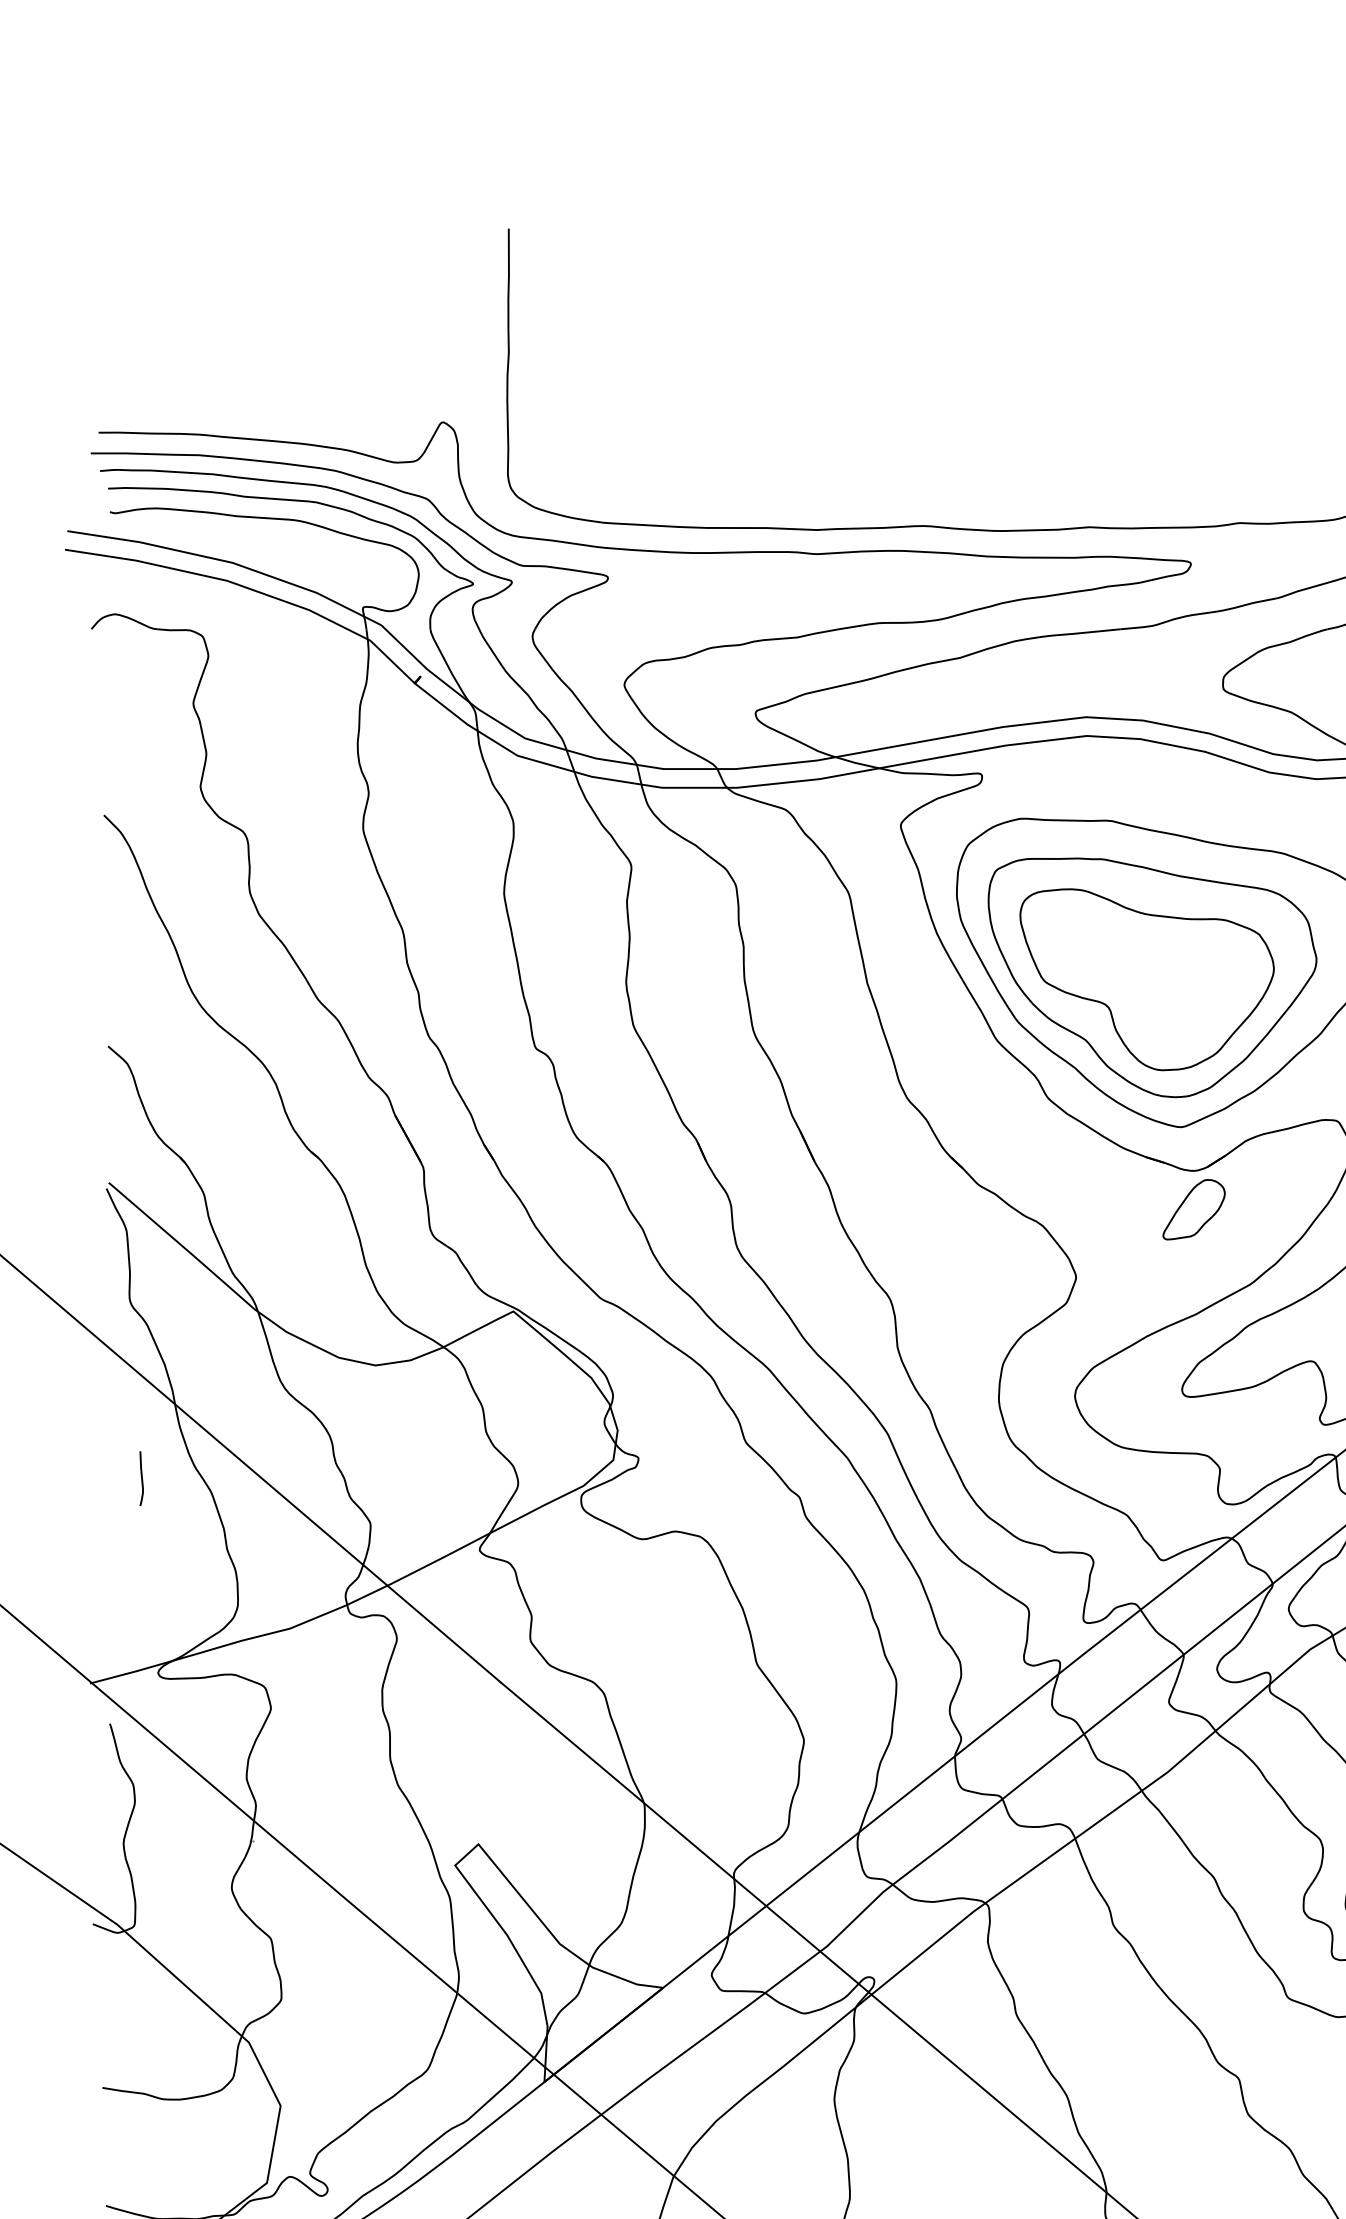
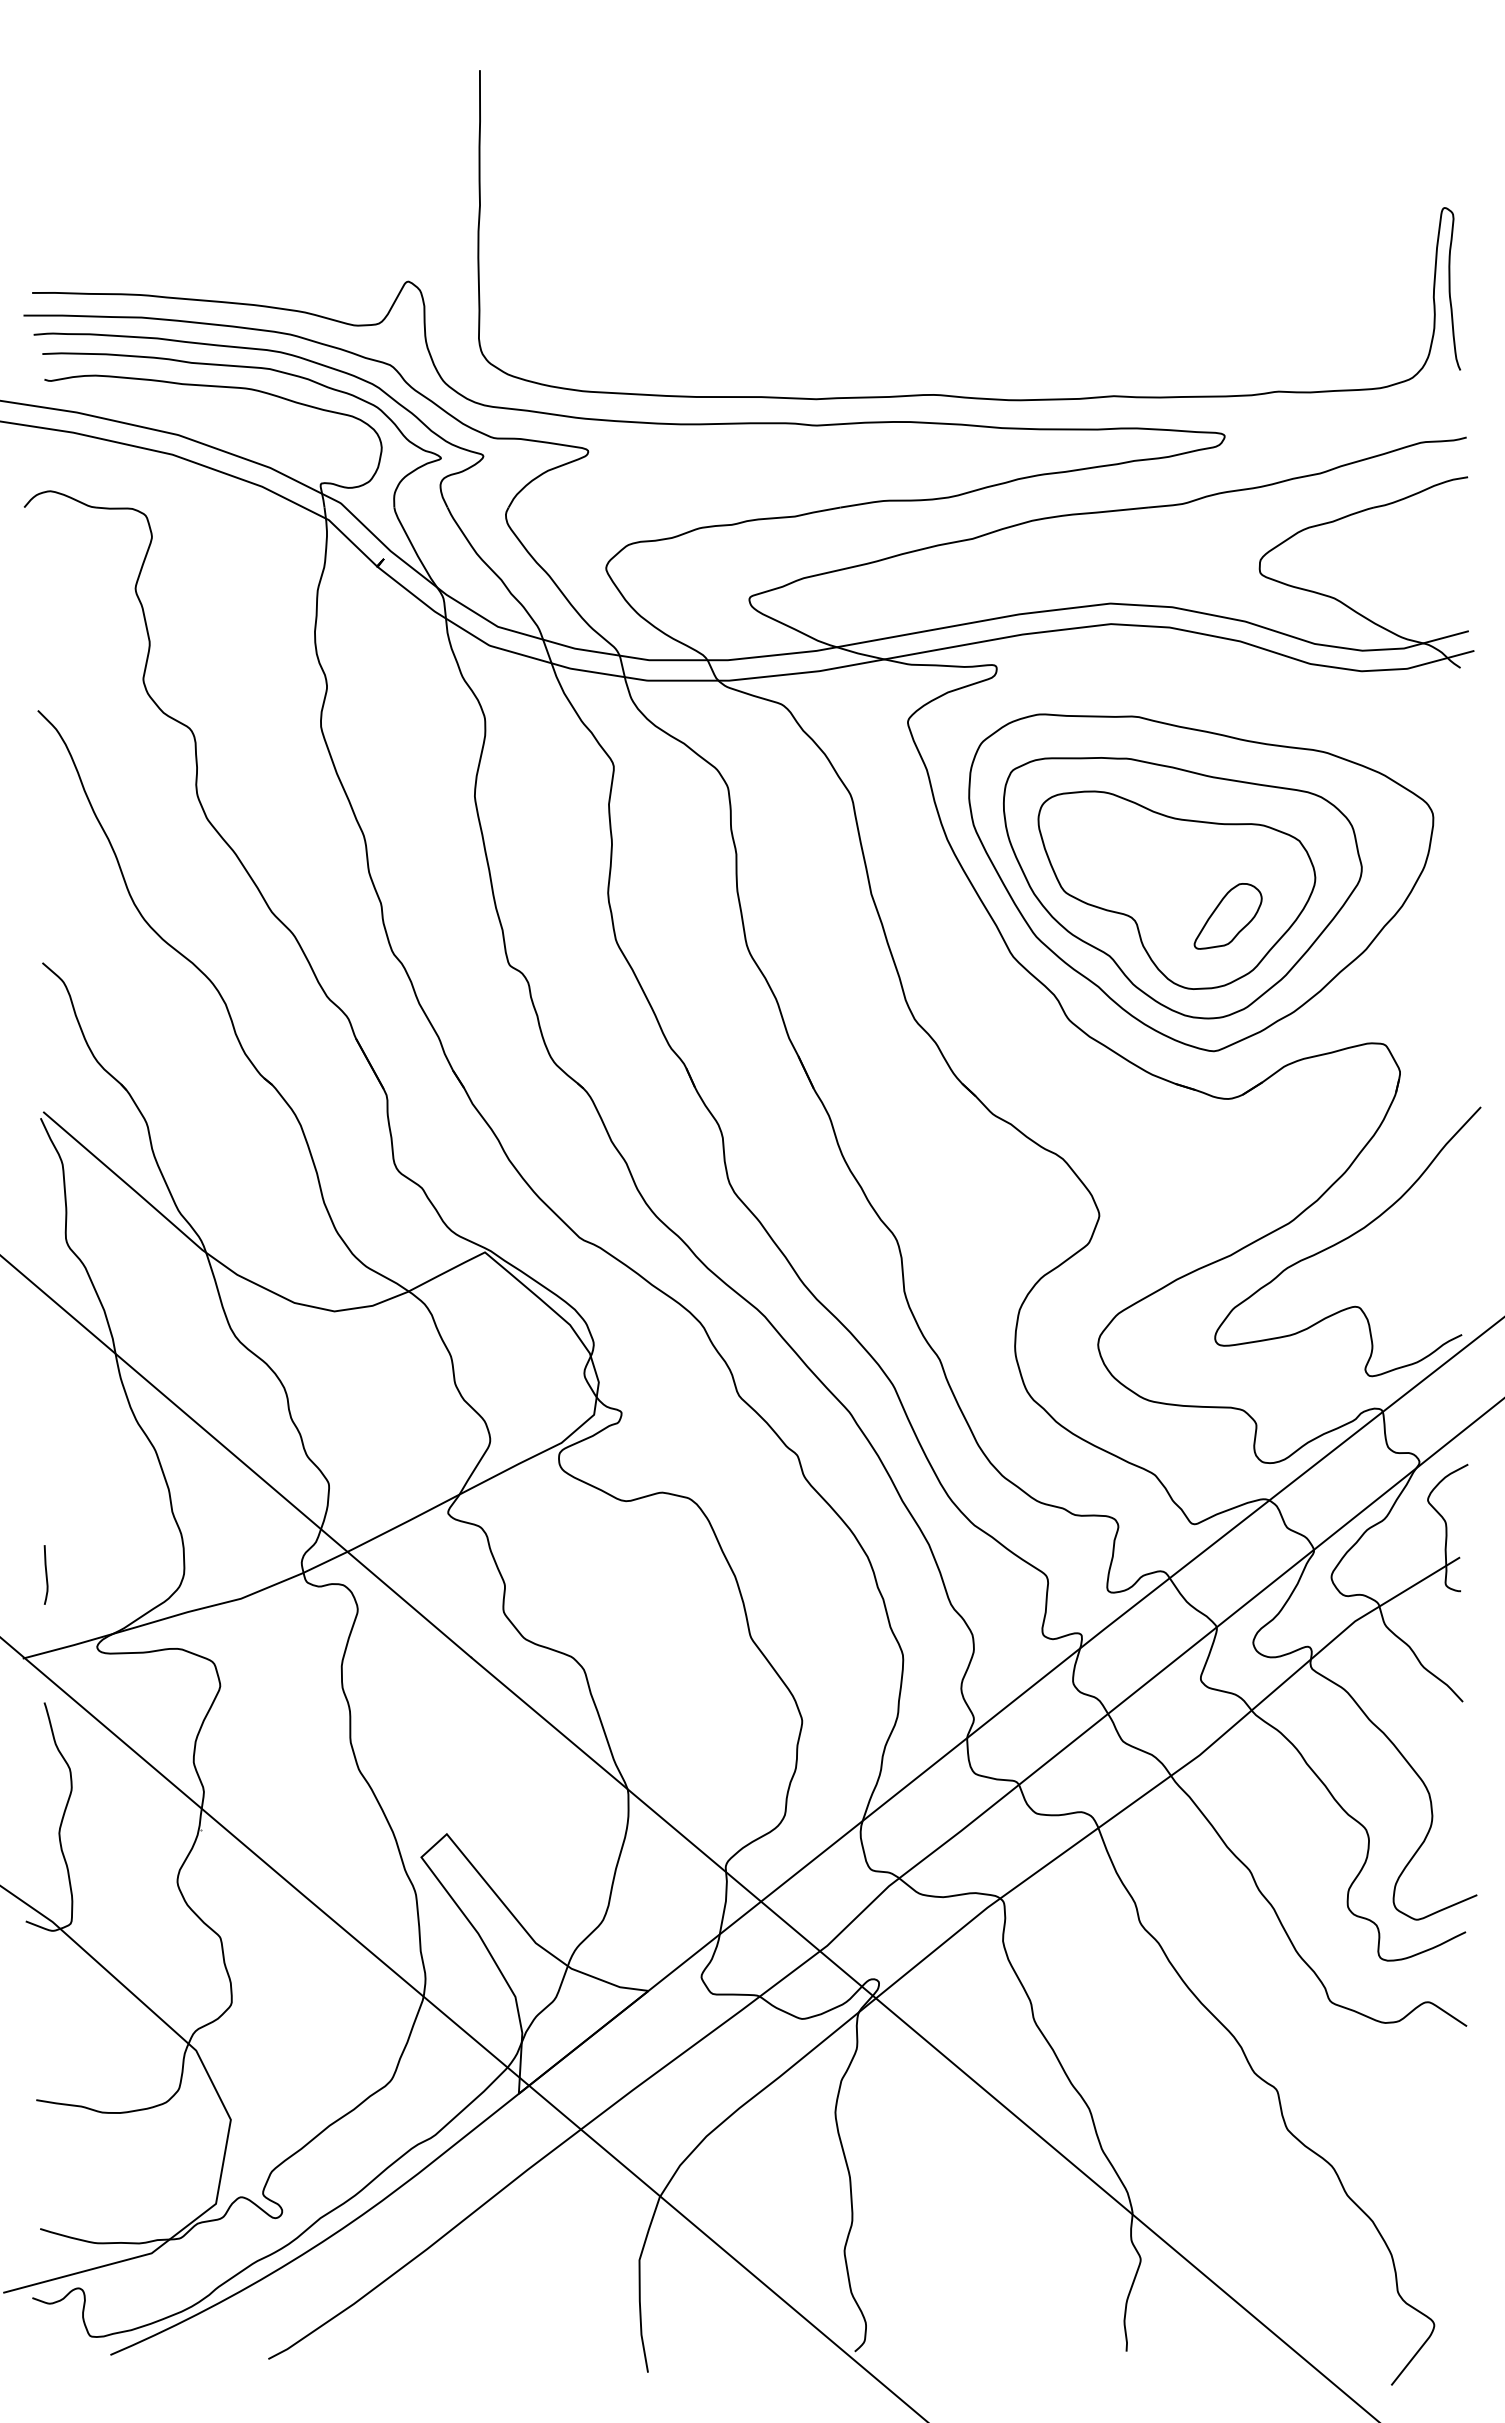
part: (1193, 1209) -> (1227, 916), moved
curve: (141, 1478) -> (45, 1574), moved

